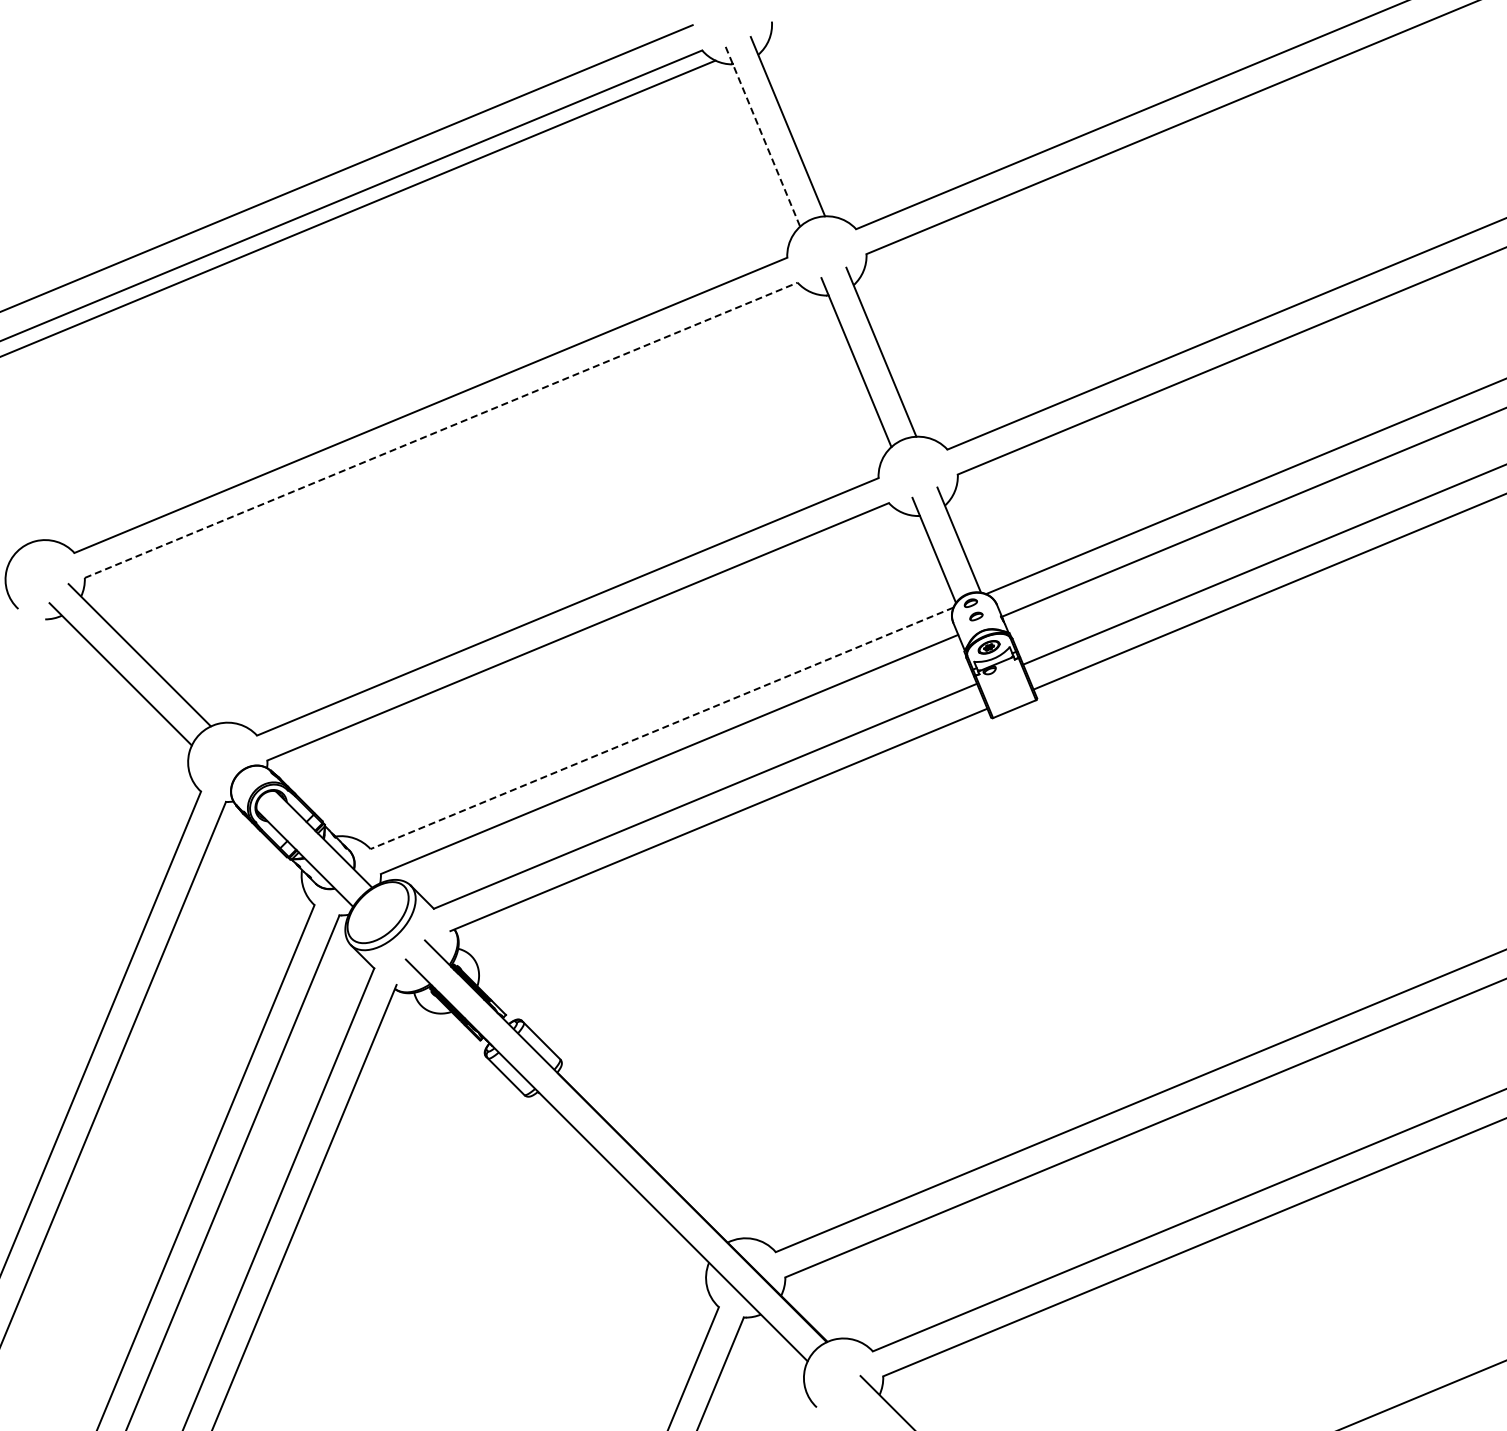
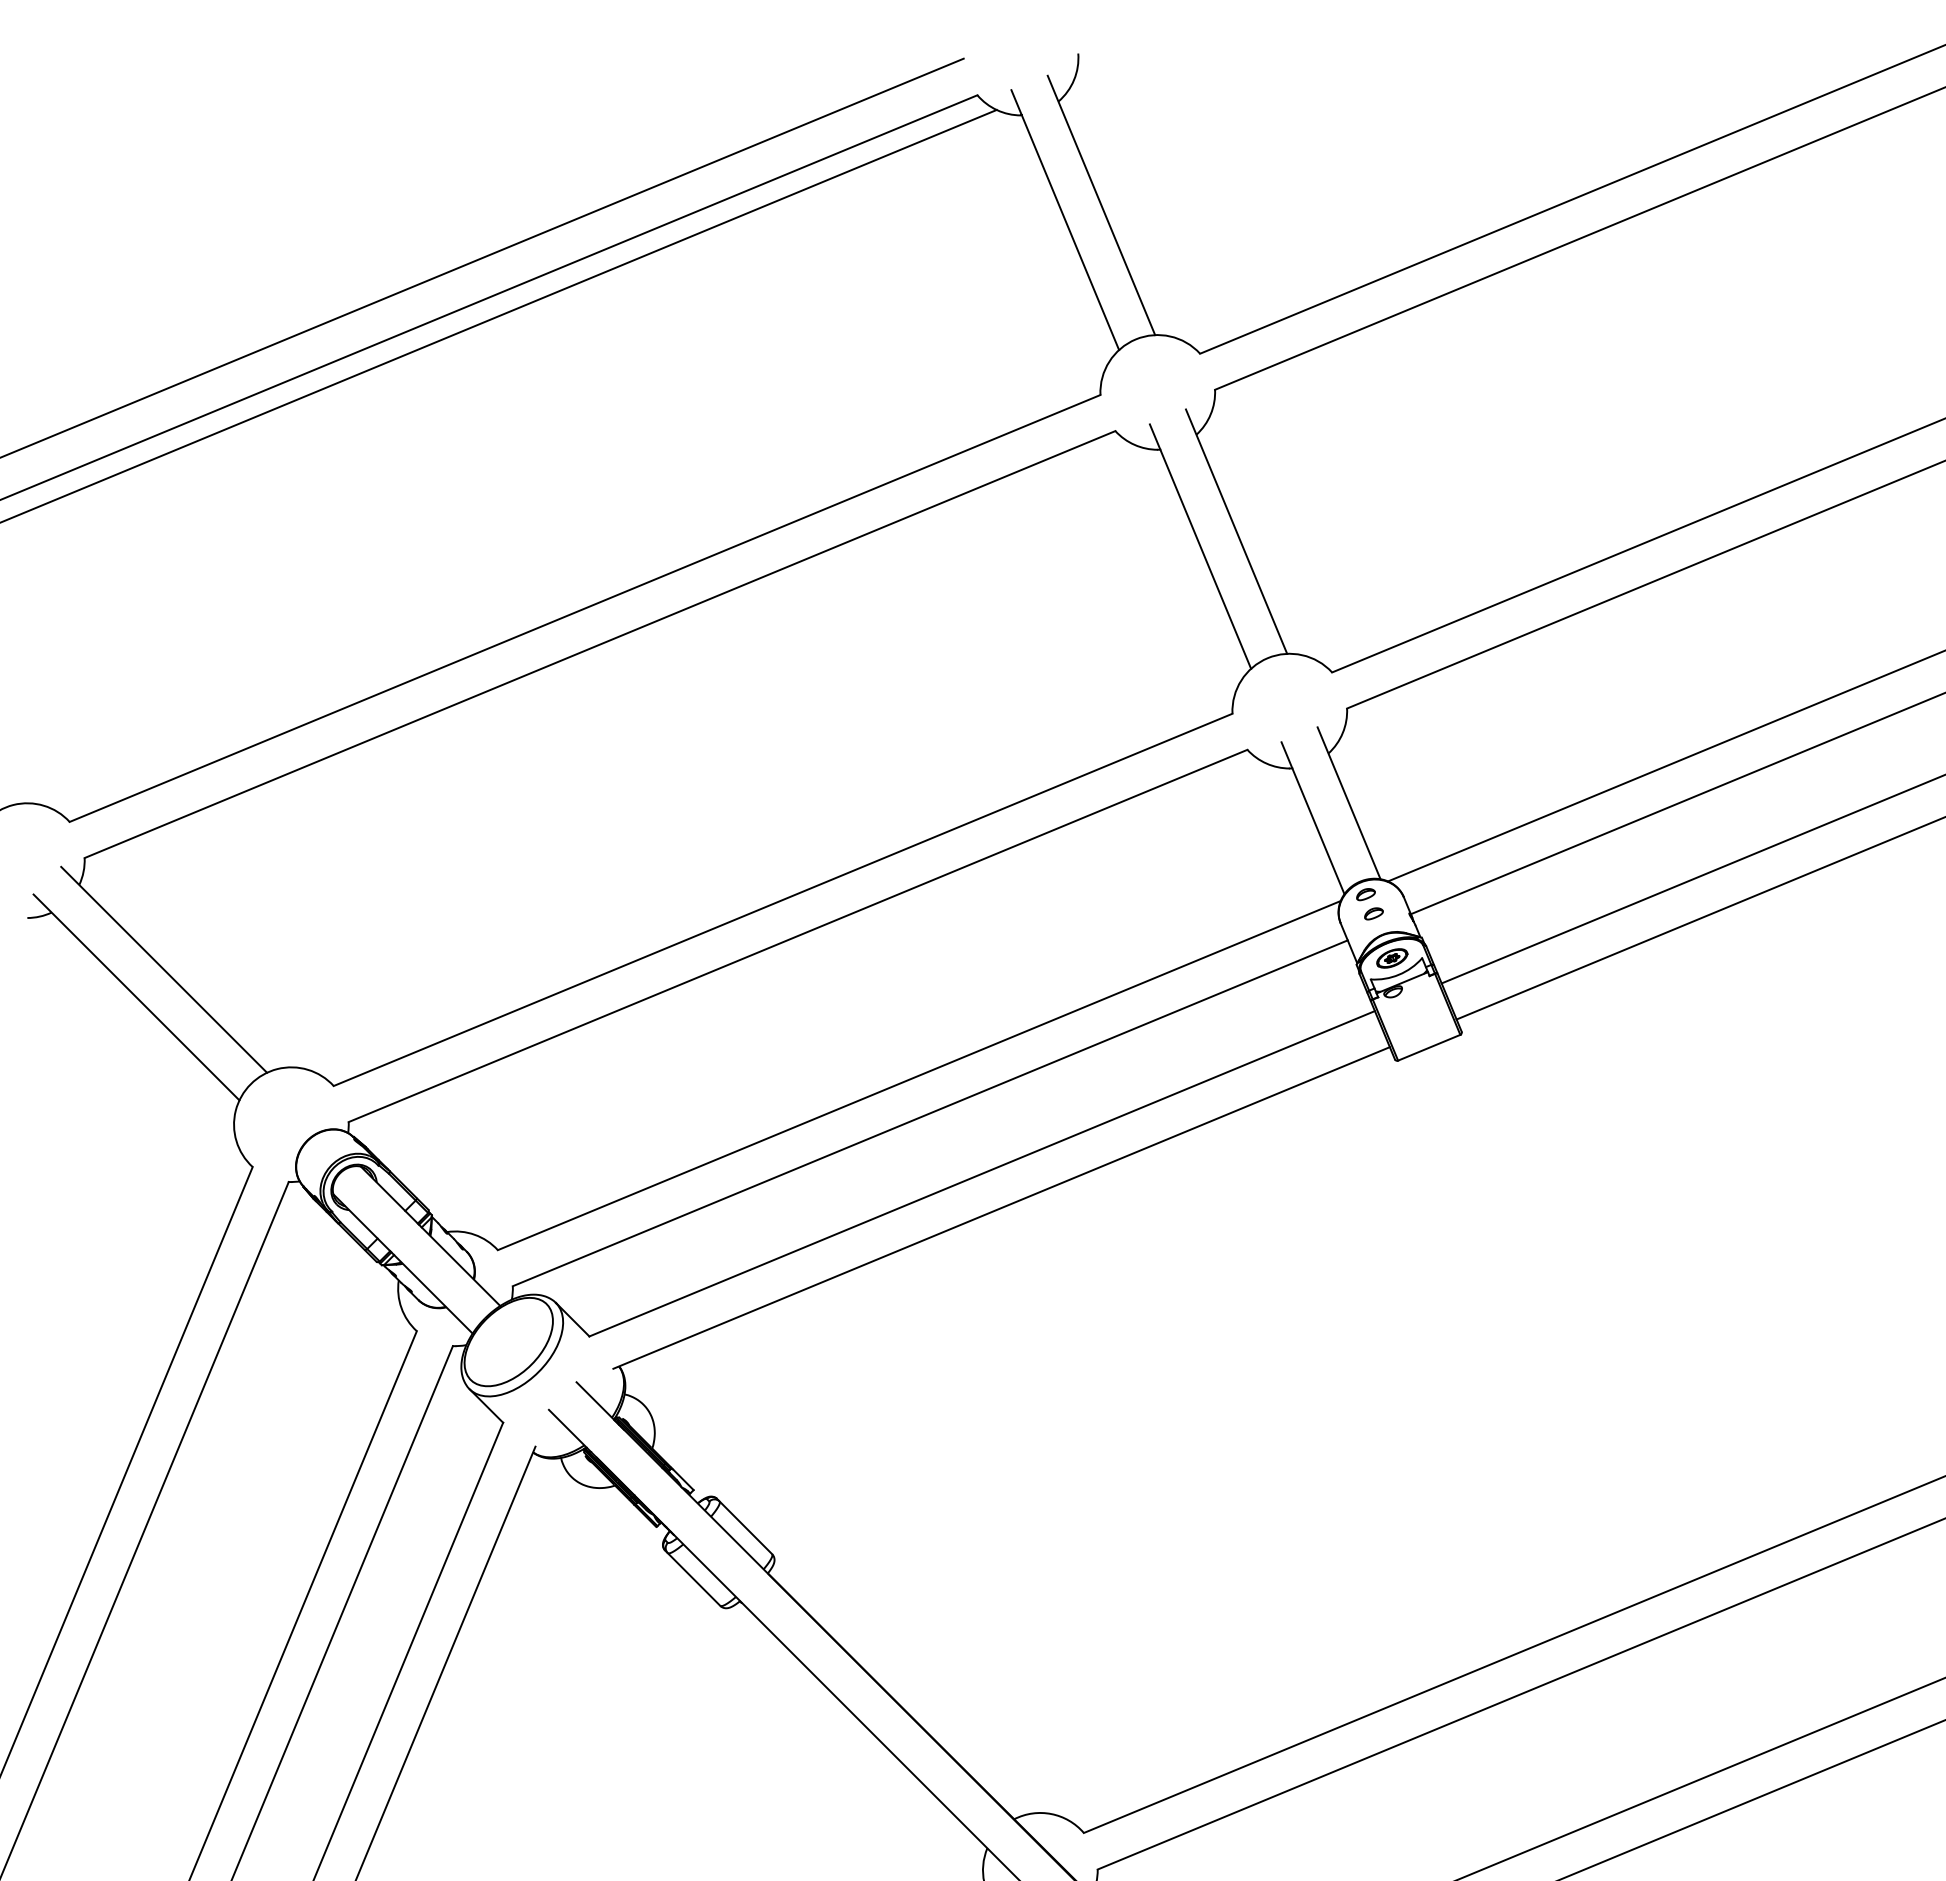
line: (763, 137) -> (1066, 221), dashed -> solid
line: (441, 430) -> (600, 644), dashed -> solid
line: (661, 728) -> (918, 1075), dashed -> solid

